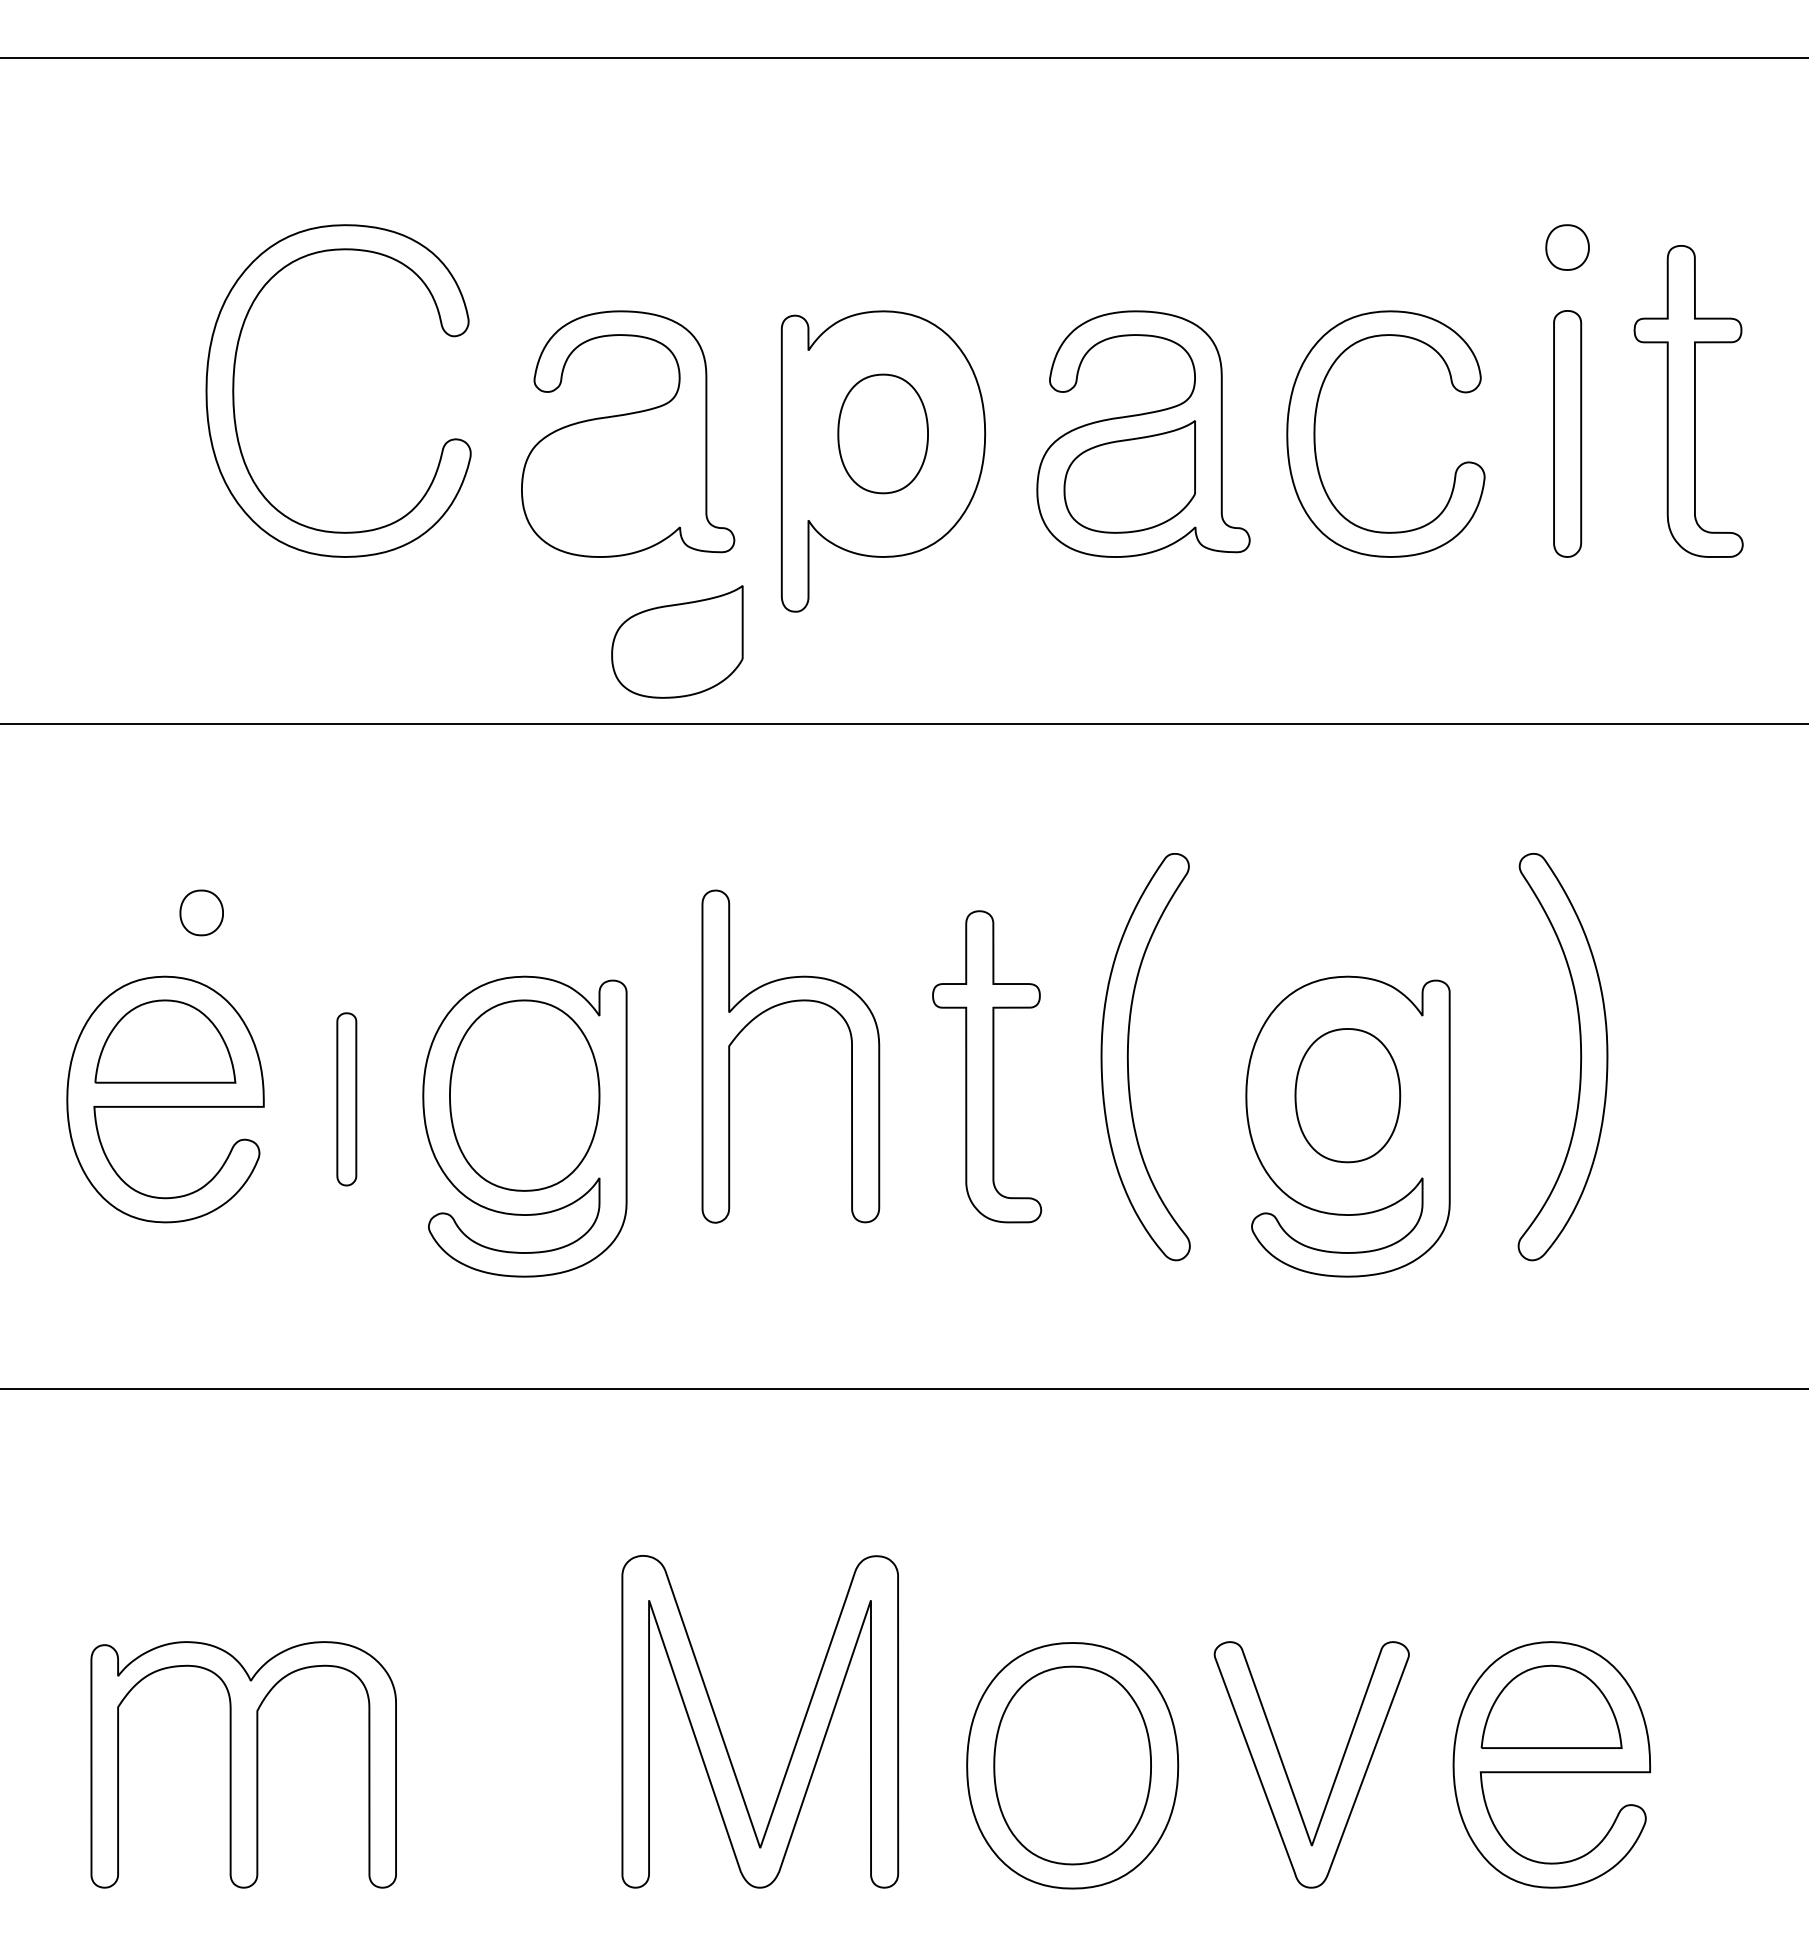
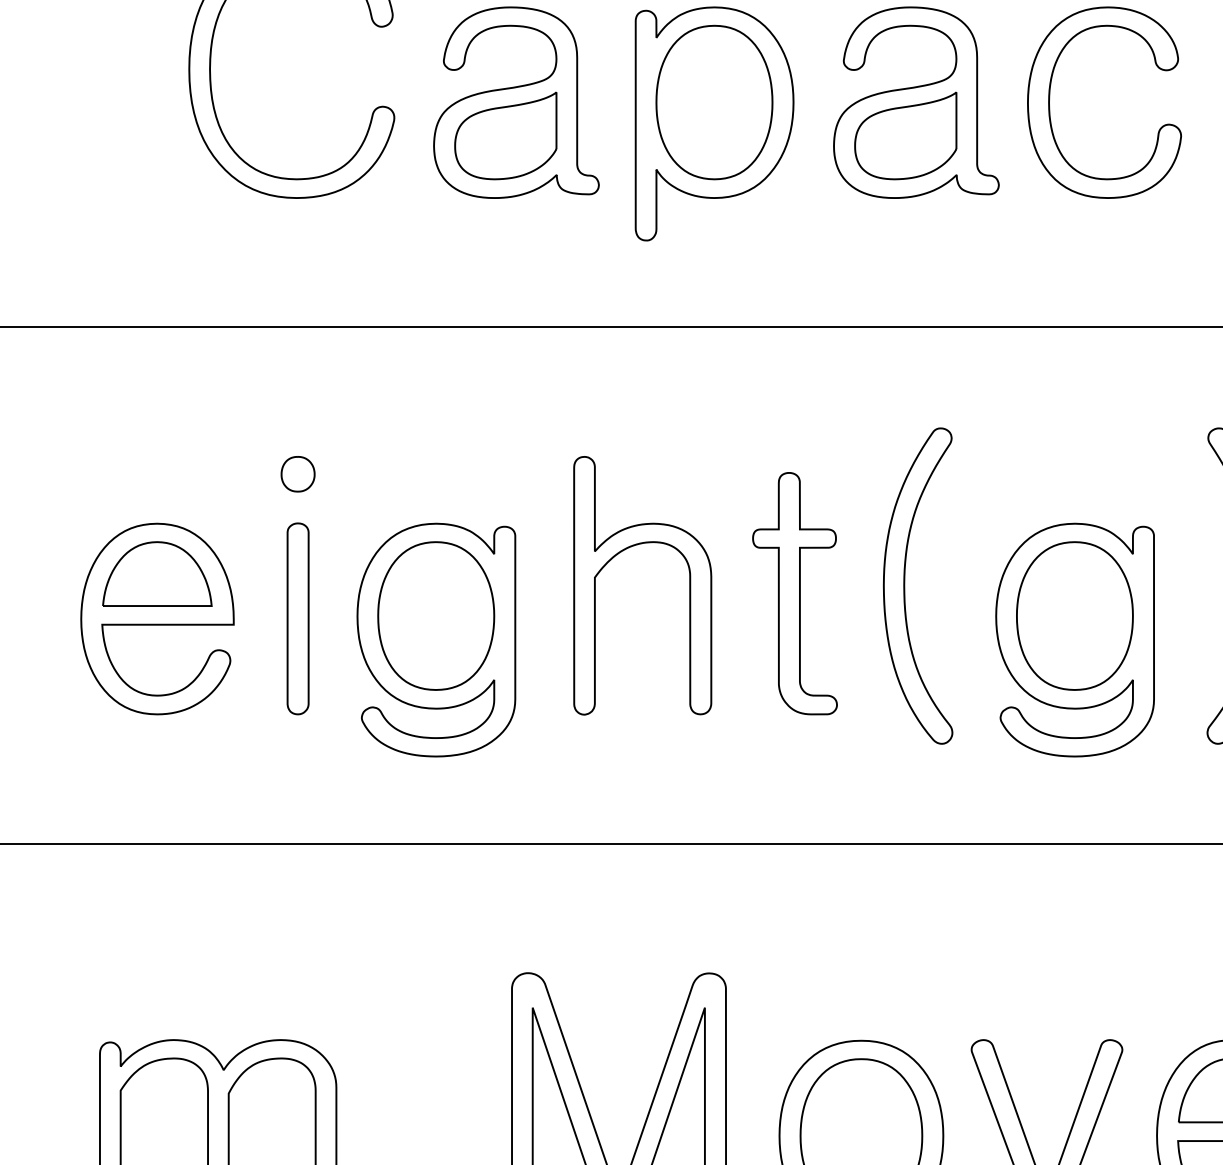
part: (882, 433) -> (713, 102), size x1.67
part: (677, 641) -> (505, 135), moved
part: (201, 912) -> (297, 473), moved
part: (1347, 1095) -> (1074, 615), size x1.43
part: (346, 1099) -> (297, 619), size x1.43

